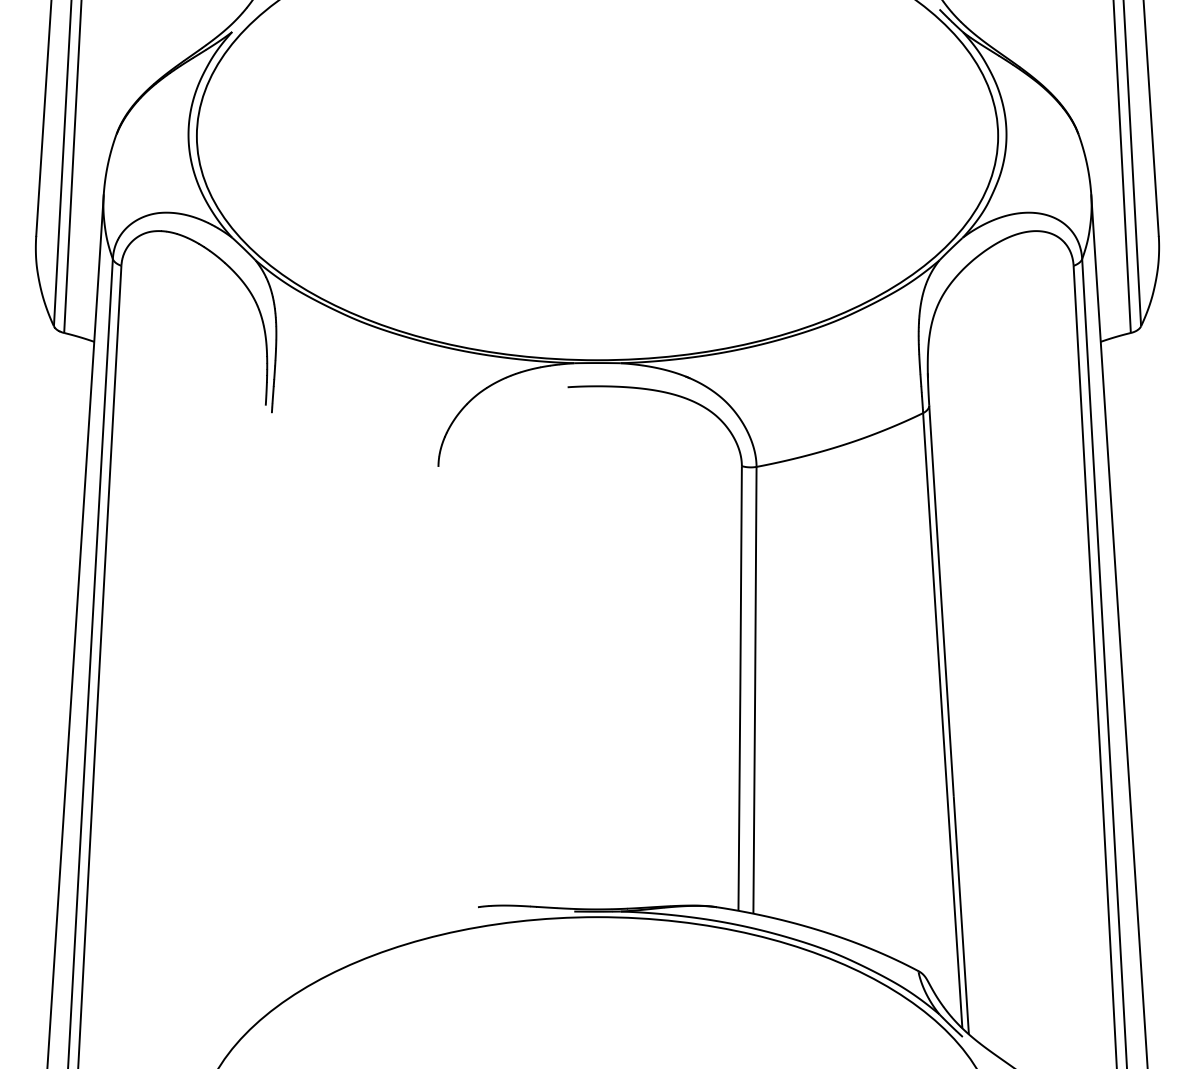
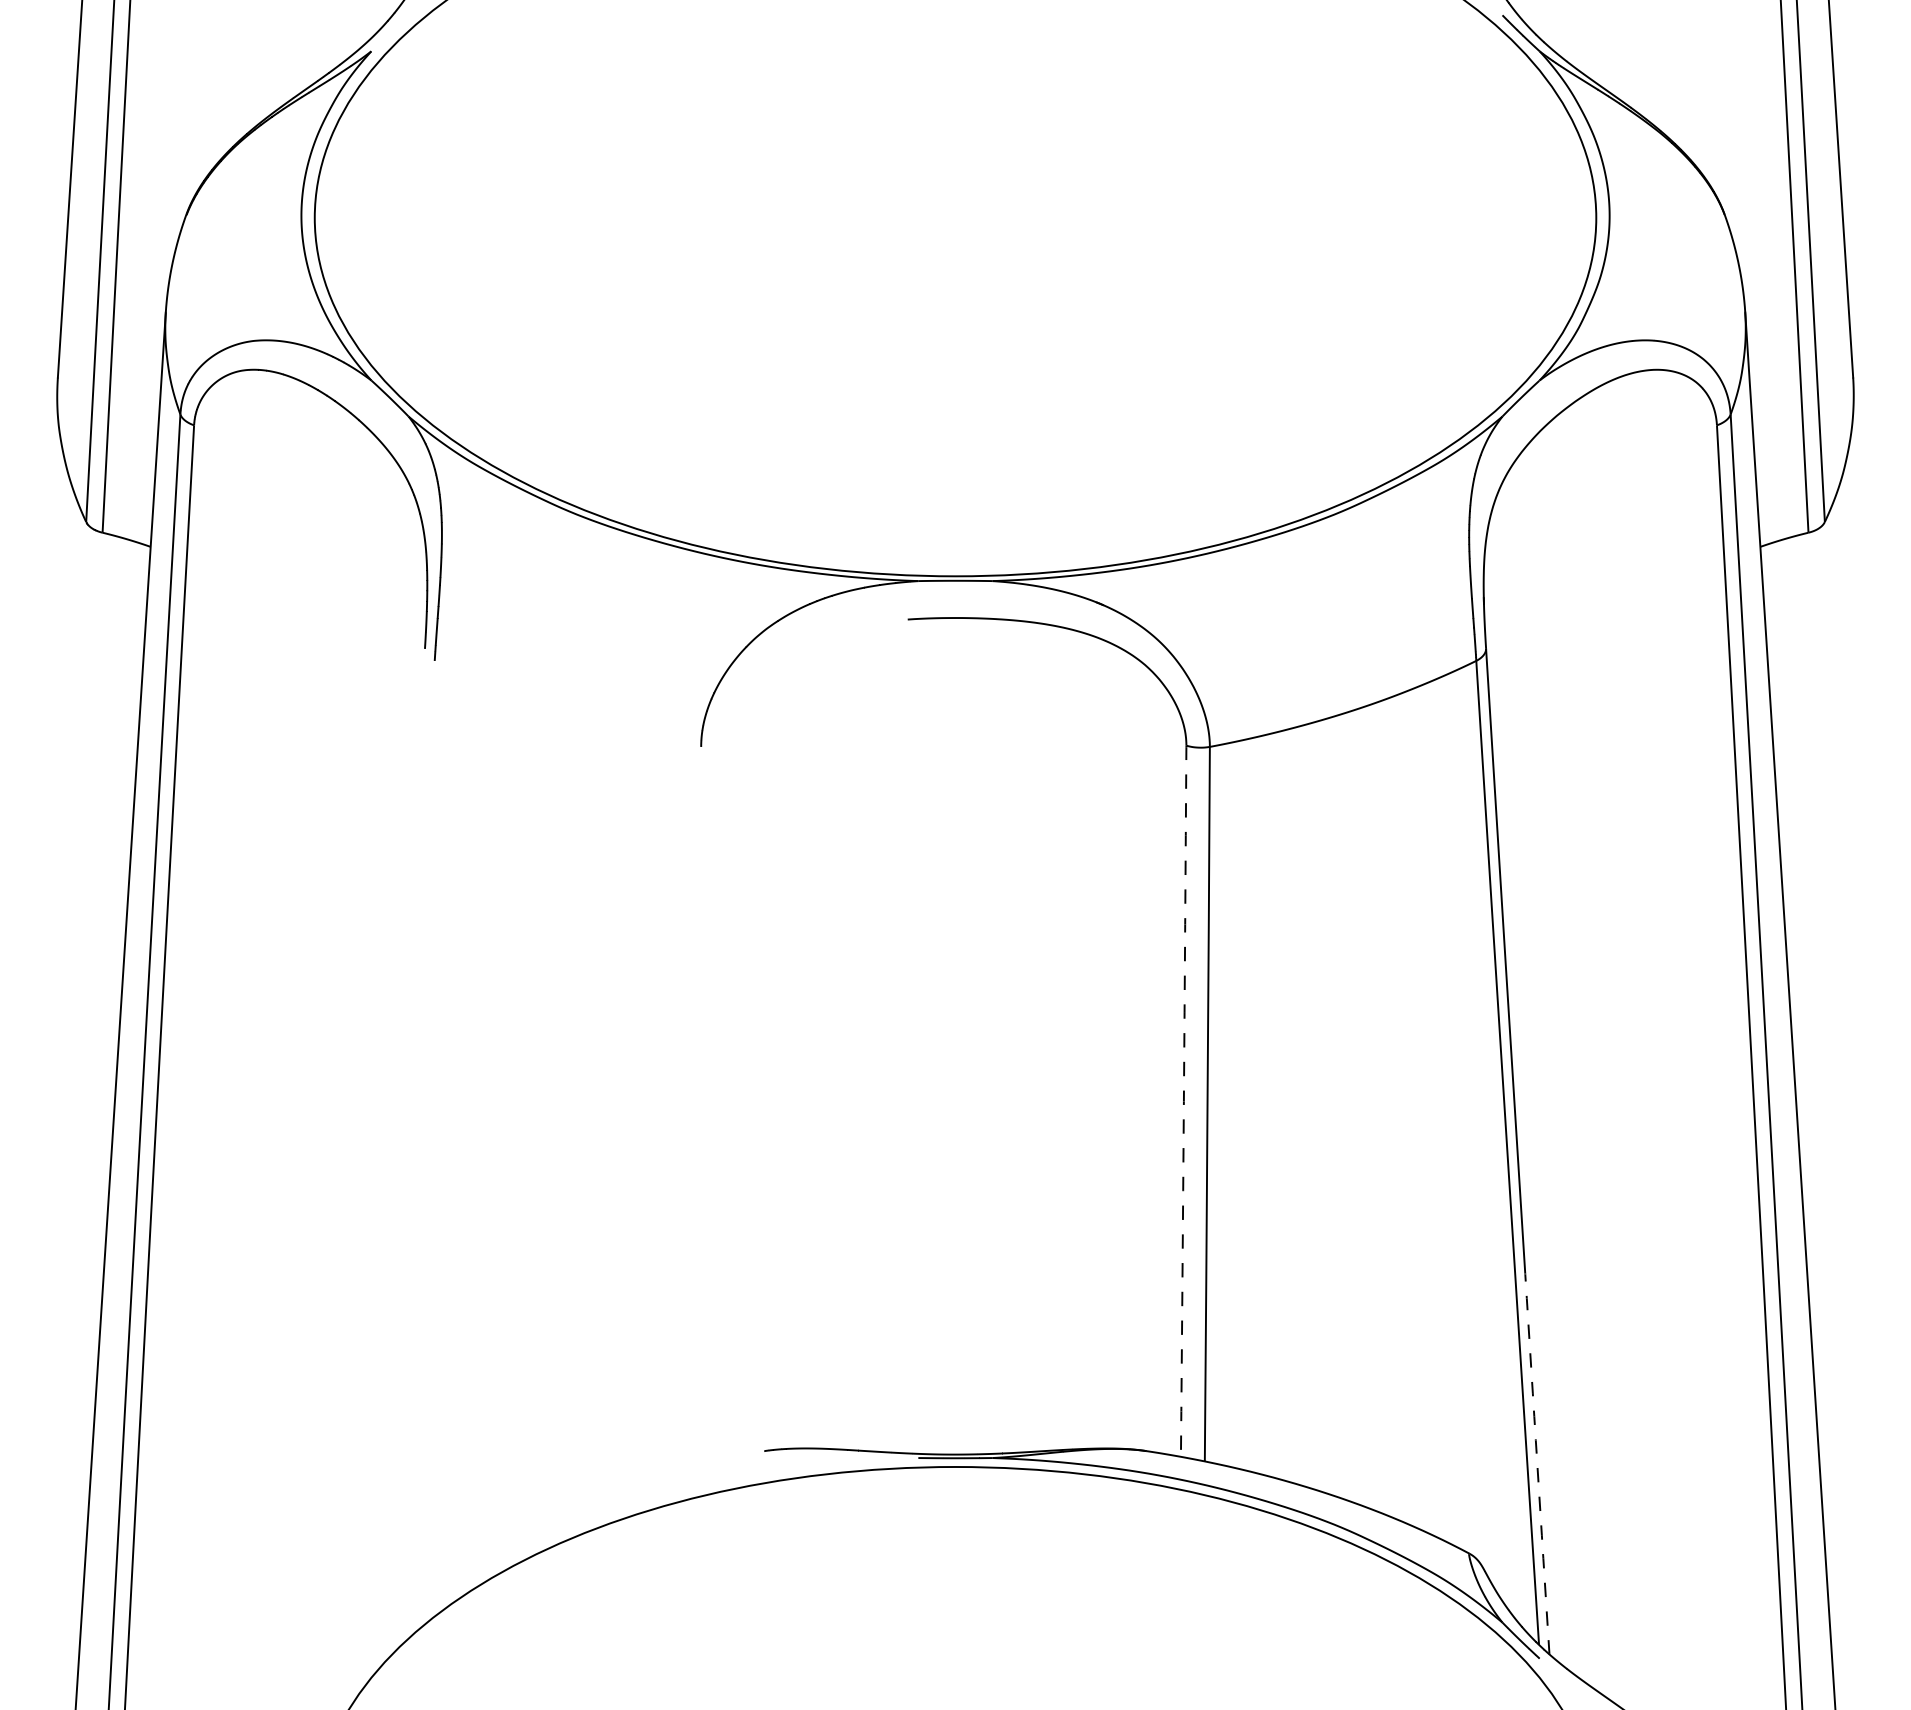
line: (740, 688) -> (1184, 1101), solid -> dashed
line: (961, 915) -> (1537, 1464), solid -> dashed

